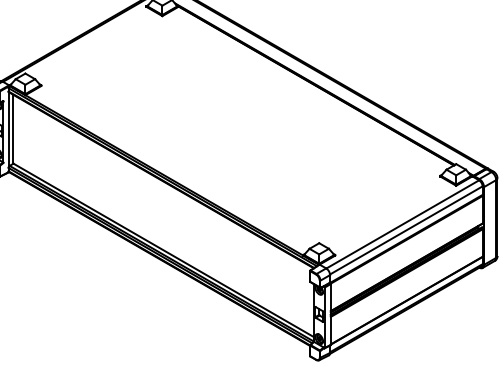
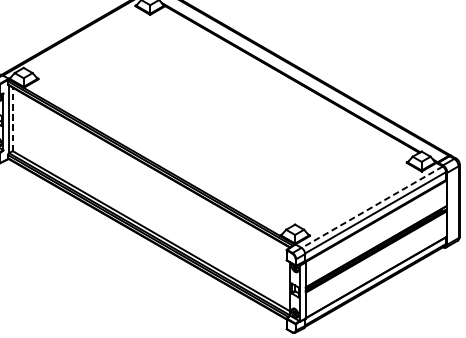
line: (13, 128) -> (12, 118), solid -> dashed
line: (402, 224) -> (372, 207), solid -> dashed

